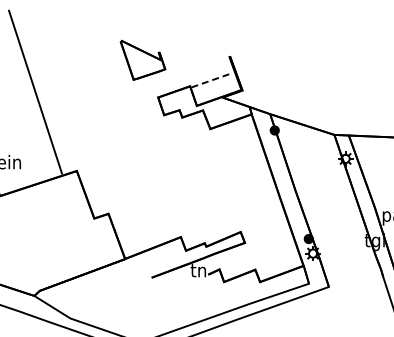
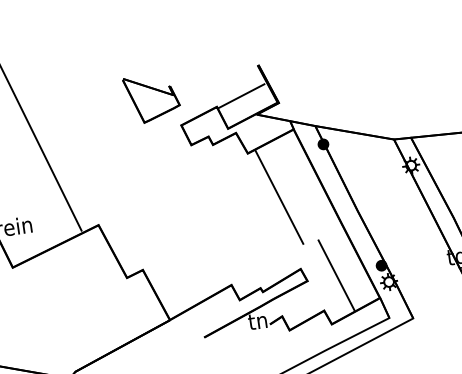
part: (142, 59) -> (151, 97), moved
line: (212, 80) -> (242, 96), dashed -> solid
line: (231, 169) -> (279, 197), added
line: (269, 241) -> (336, 275), added

